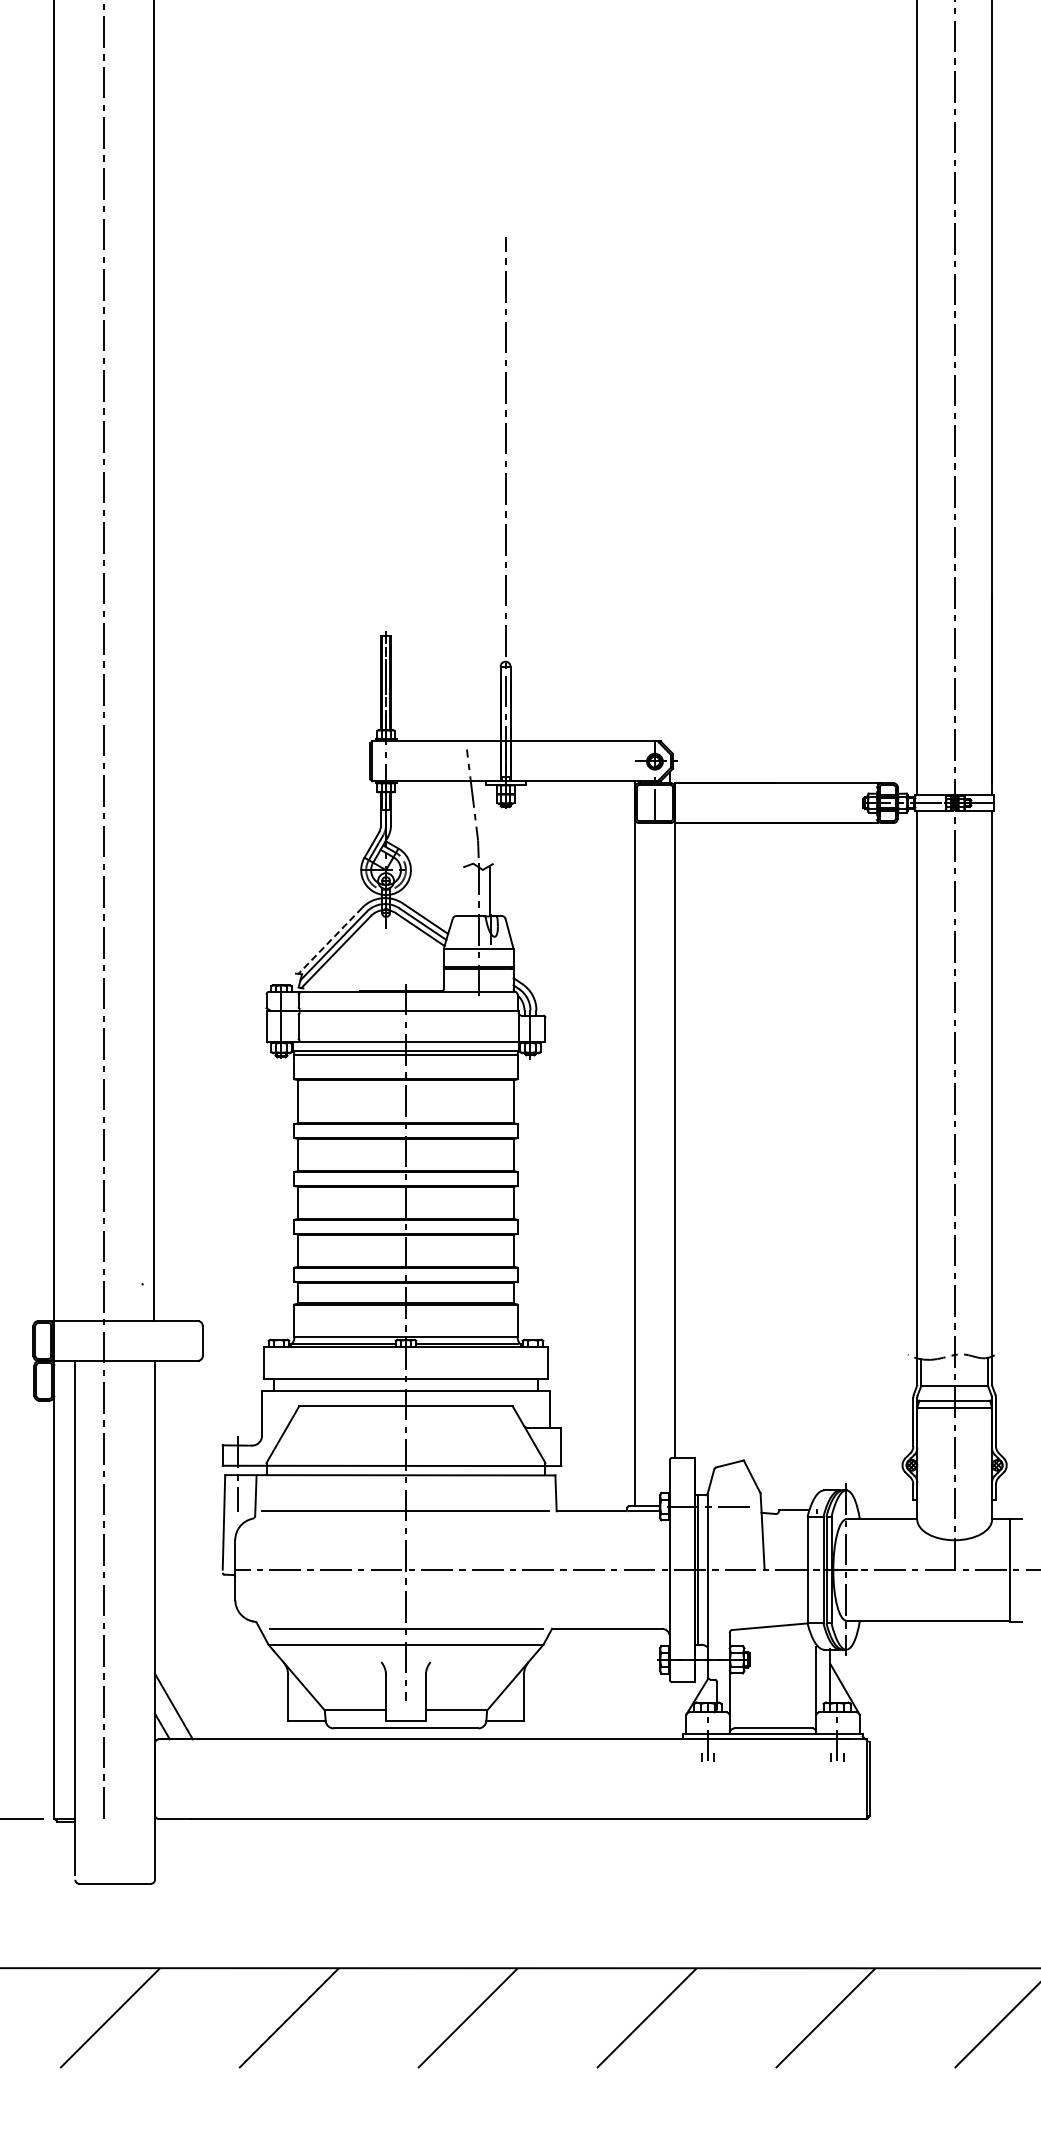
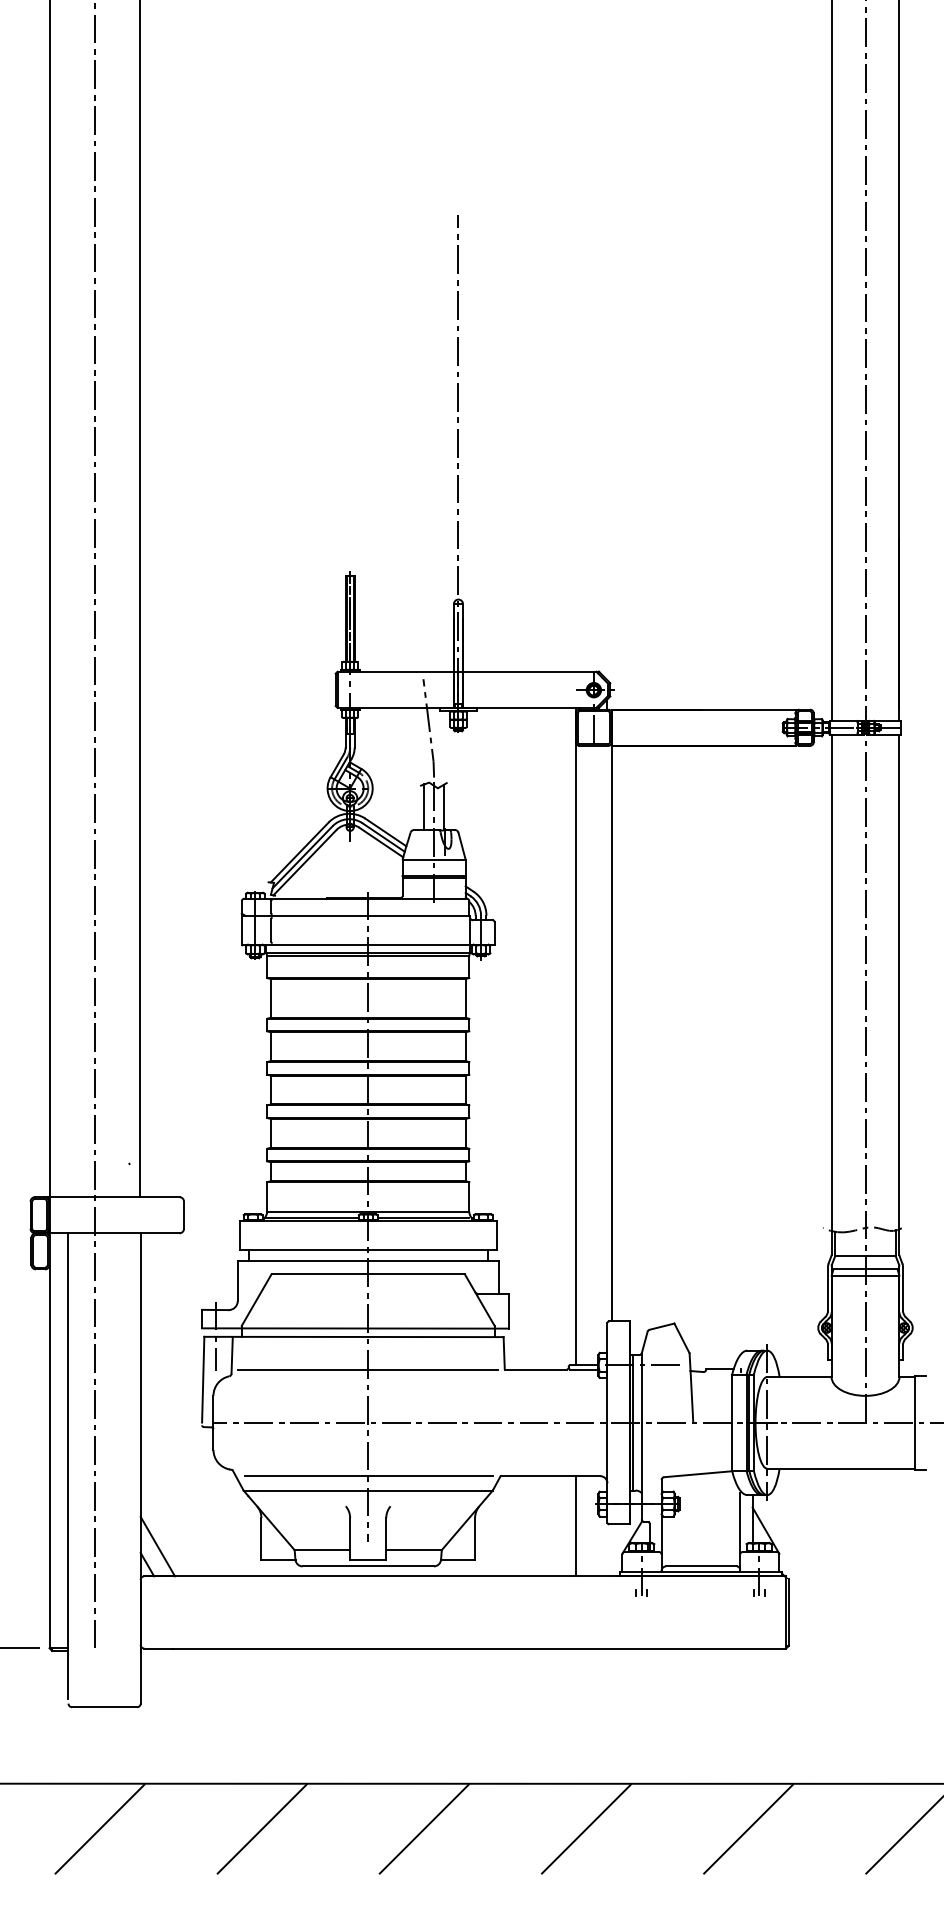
line: (467, 890) -> (423, 806), added
line: (330, 940) -> (299, 852), dashed -> solid
line: (635, 1683) -> (576, 1525), added

